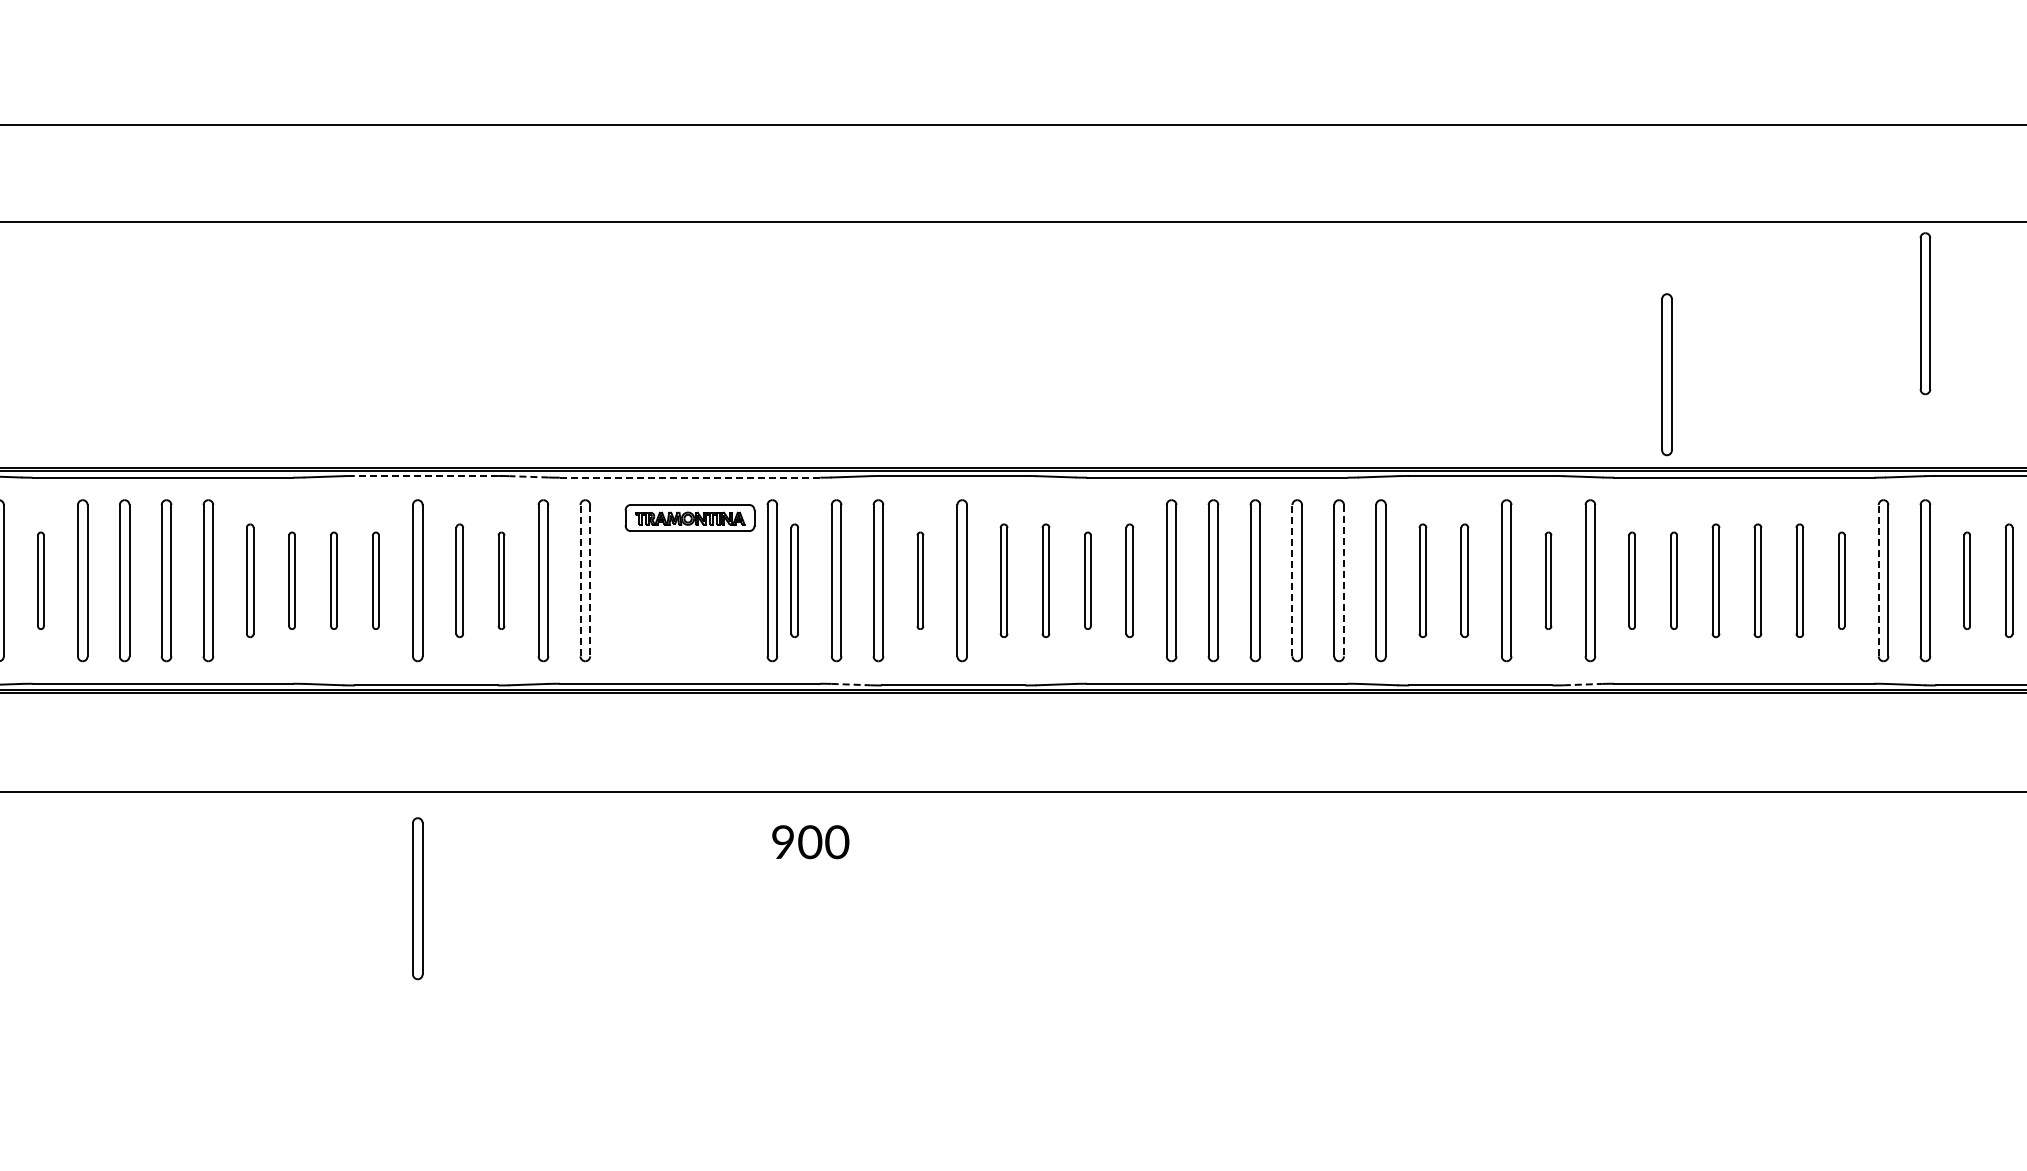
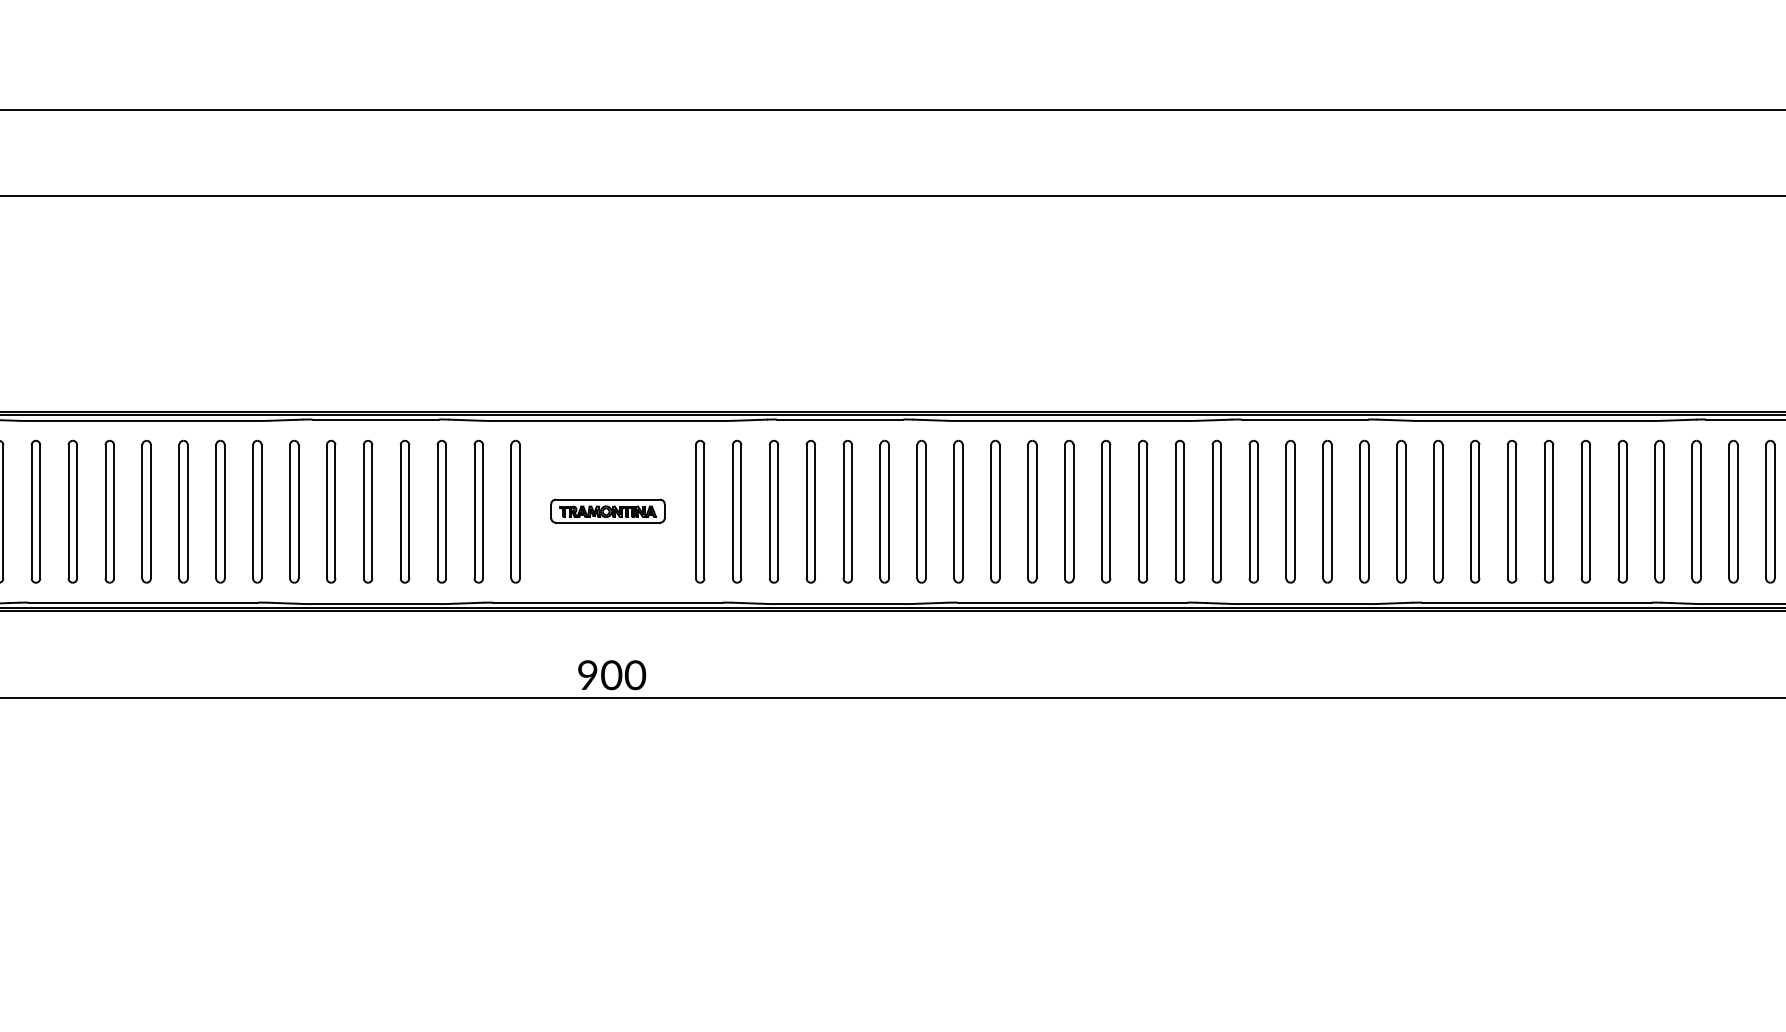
part: (1925, 313) -> (1696, 276), removed
part: (1666, 374) -> (1468, 330), removed
line: (426, 476) -> (375, 419), dashed -> solid
line: (528, 476) -> (465, 419), dashed -> solid
line: (689, 477) -> (607, 420), dashed -> solid
part: (689, 517) -> (607, 510), moved
part: (40, 580) -> (35, 511), size x1.67
part: (249, 580) -> (219, 511), size x1.43
part: (291, 580) -> (256, 511), size x1.67
part: (333, 580) -> (293, 511), size x1.67
part: (375, 580) -> (330, 511), size x1.67
part: (459, 580) -> (404, 511), size x1.43
part: (501, 580) -> (441, 511), size x1.67
line: (580, 580) -> (511, 511), dashed -> solid
line: (590, 580) -> (520, 511), dashed -> solid
part: (772, 580) -> (680, 511), removed
part: (794, 580) -> (700, 511), size x1.43
part: (920, 580) -> (811, 511), size x1.67
part: (1003, 580) -> (884, 511), size x1.43
part: (1045, 580) -> (921, 511), size x1.43
part: (1087, 580) -> (958, 511), size x1.67
part: (1129, 580) -> (995, 511), size x1.43
line: (1292, 580) -> (1138, 511), dashed -> solid
line: (1343, 580) -> (1183, 511), dashed -> solid
part: (1422, 580) -> (1253, 511), size x1.43
part: (1464, 580) -> (1290, 511), size x1.43
part: (1548, 580) -> (1364, 511), size x1.67
part: (1631, 580) -> (1437, 511), size x1.67
part: (1673, 580) -> (1474, 511), size x1.67
part: (1715, 580) -> (1511, 511), size x1.43
part: (1757, 580) -> (1548, 511), size x1.43
part: (1799, 580) -> (1585, 511), size x1.43
part: (1841, 580) -> (1622, 511), size x1.67
line: (1878, 580) -> (1655, 511), dashed -> solid
part: (1966, 580) -> (1732, 511), size x1.67
part: (2008, 580) -> (1769, 511), size x1.43
line: (851, 684) -> (750, 603), dashed -> solid
line: (1583, 684) -> (1395, 603), dashed -> solid
text: (810, 842) -> (611, 675), moved
part: (417, 898) -> (367, 791), removed

